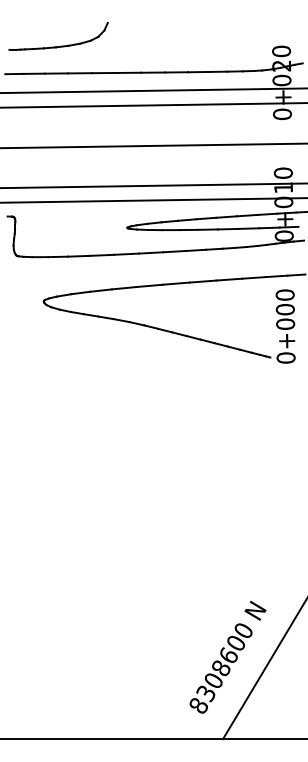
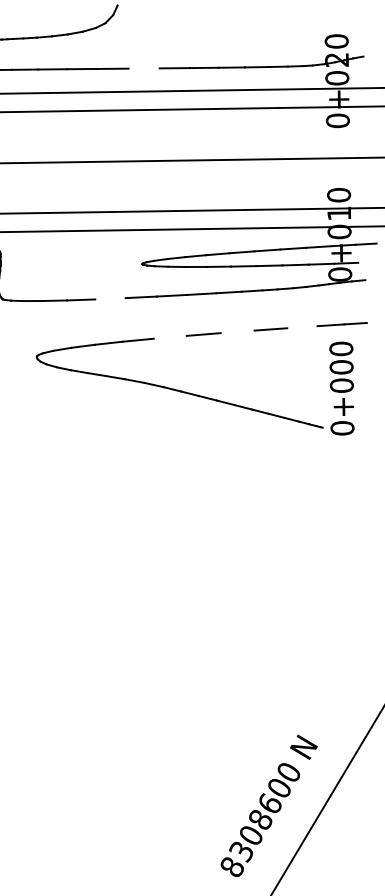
line: (128, 72) -> (143, 68), removed
line: (102, 254) -> (110, 297), removed
line: (254, 277) -> (302, 326), removed
line: (202, 281) -> (237, 331), removed
line: (149, 285) -> (170, 336), removed

